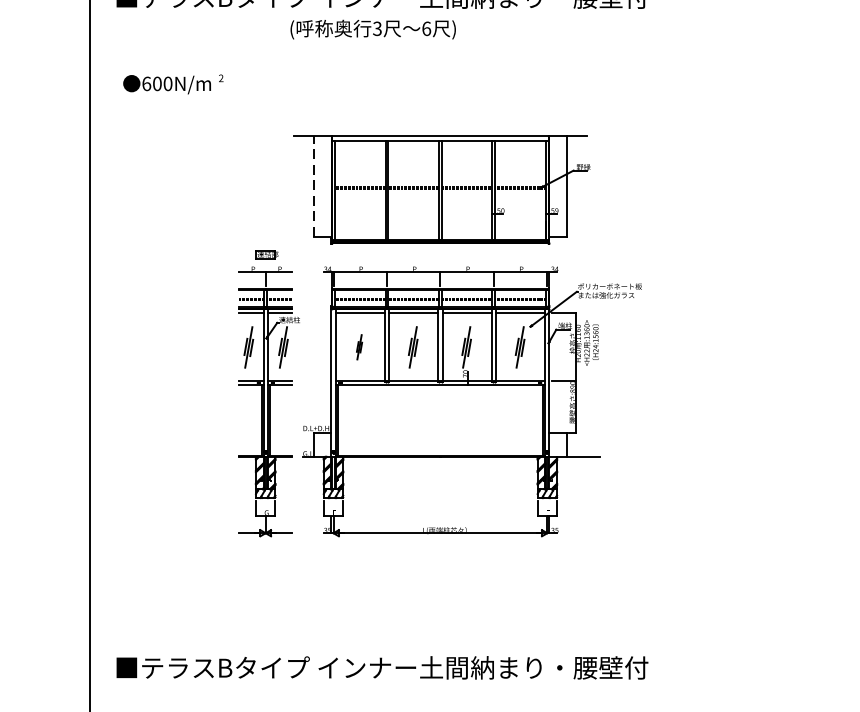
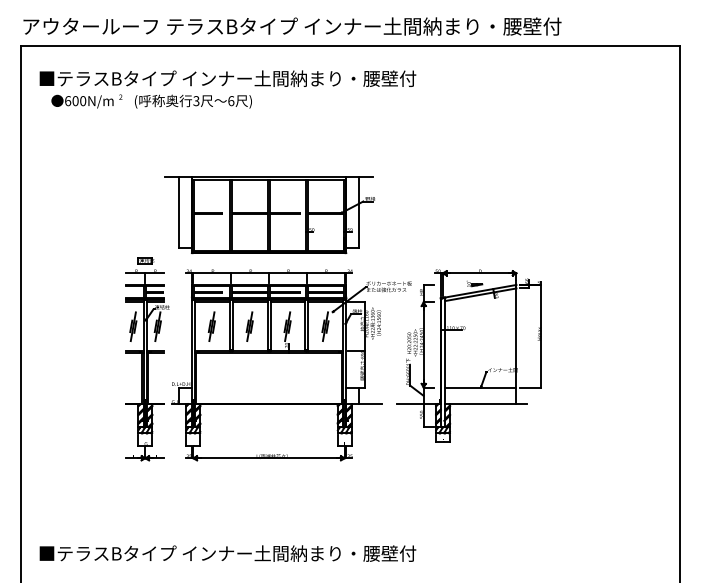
text: (373, 29) -> (193, 101), moved
text: (172, 84) -> (86, 101), moved
line: (313, 186) -> (179, 212), dashed -> solid
part: (359, 347) -> (211, 326), size x1.67
part: (722, 388) -> (468, 355), added

